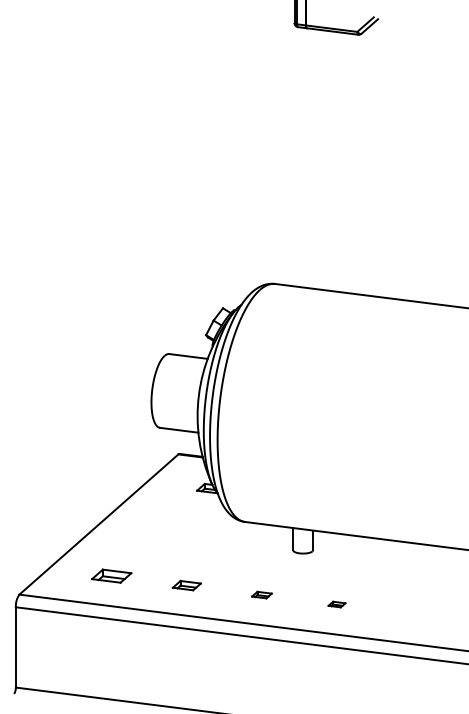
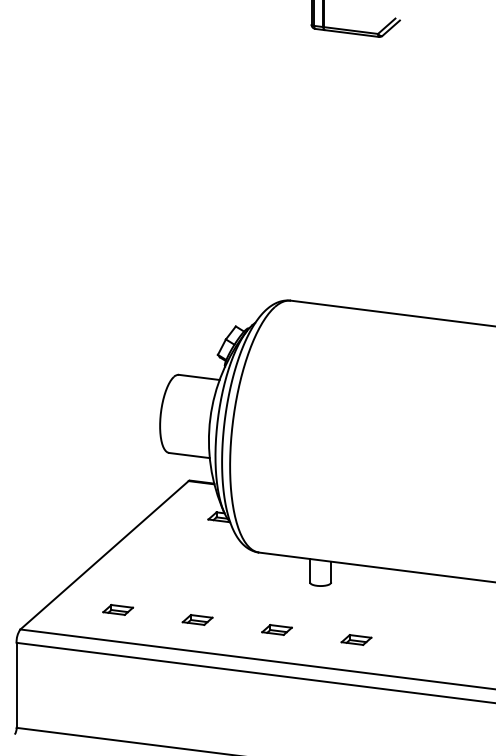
part: (112, 575) -> (118, 609), size x0.71
part: (261, 594) -> (276, 629), size x1.43
part: (337, 604) -> (356, 639), size x1.67

